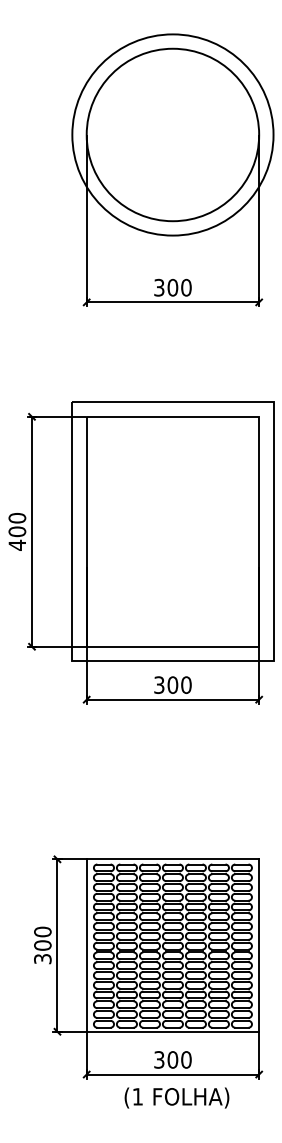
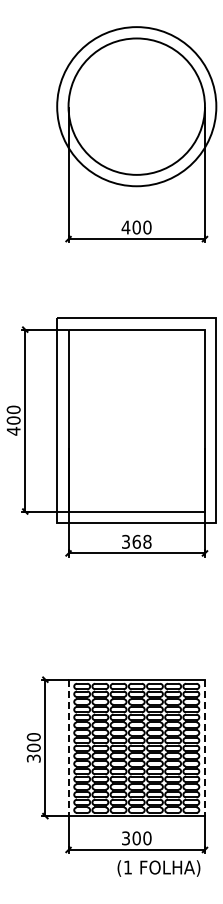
text: (158, 287) -> (125, 227), 300 -> 400
text: (178, 684) -> (141, 541), 300 -> 368
line: (86, 946) -> (68, 748), solid -> dashed
line: (258, 946) -> (204, 748), solid -> dashed
text: (176, 1097) -> (158, 868), moved

